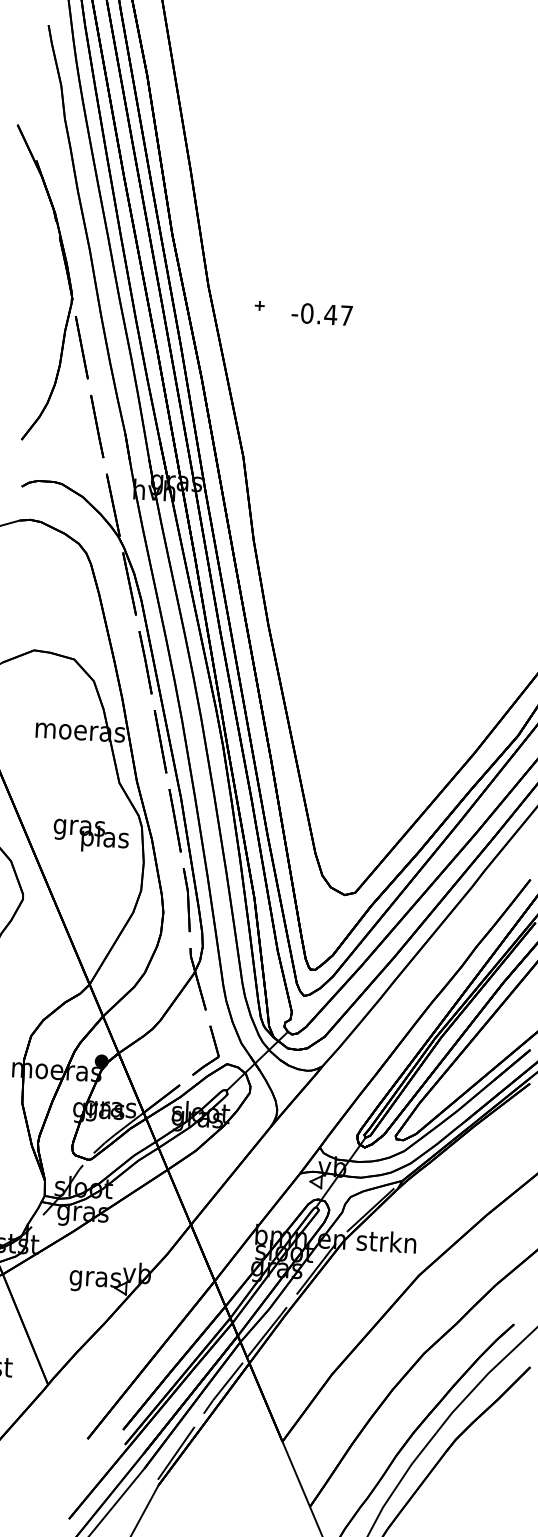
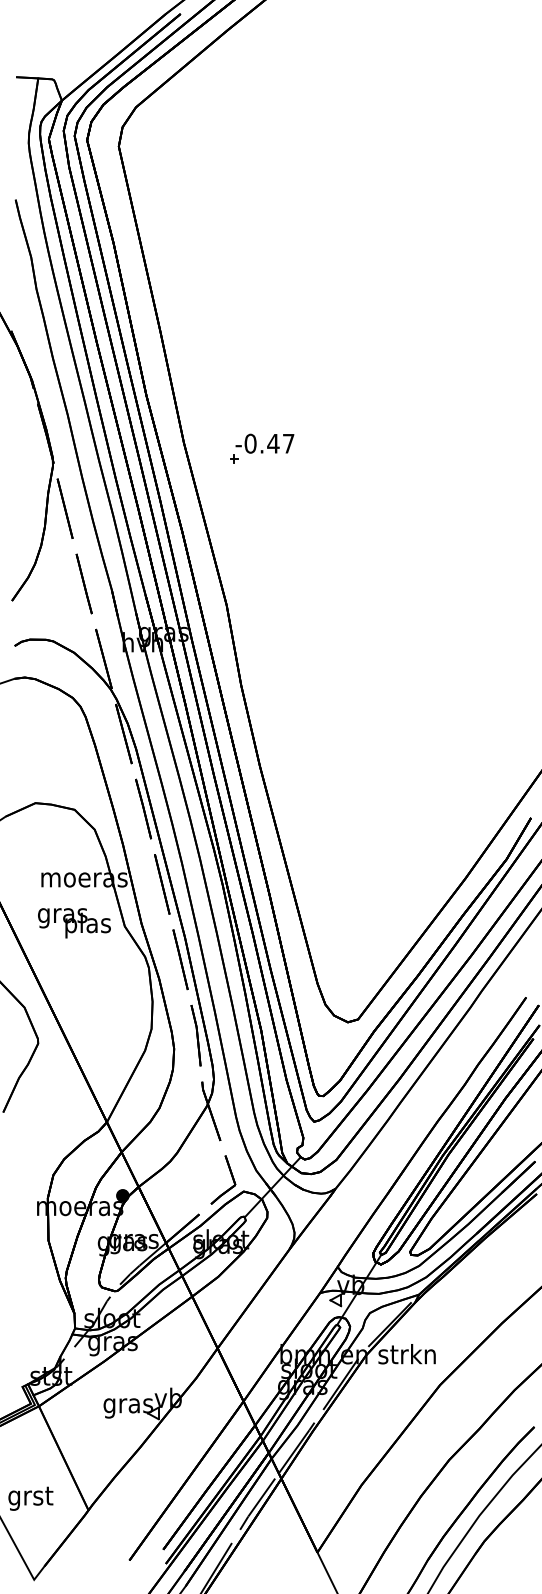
text: (321, 314) -> (264, 443), moved
text: (91, 836) -> (74, 923), moved

